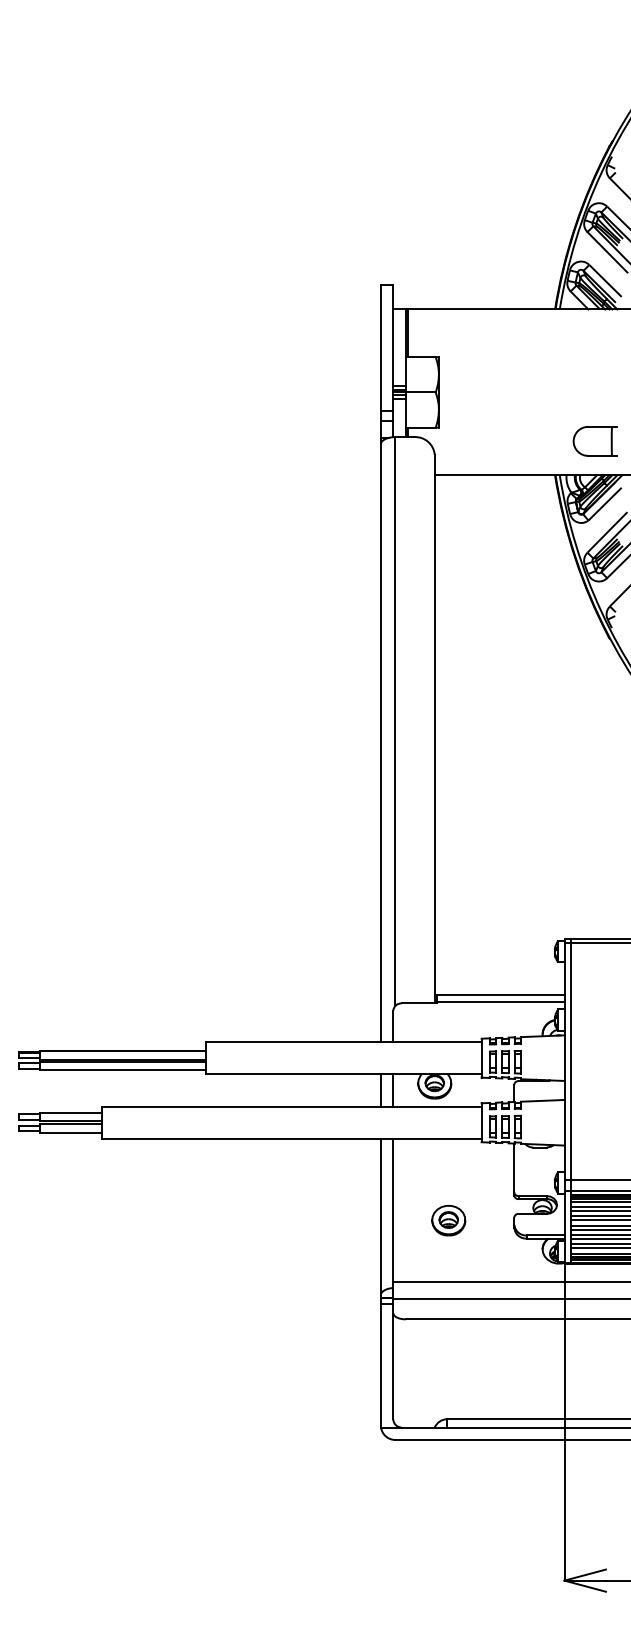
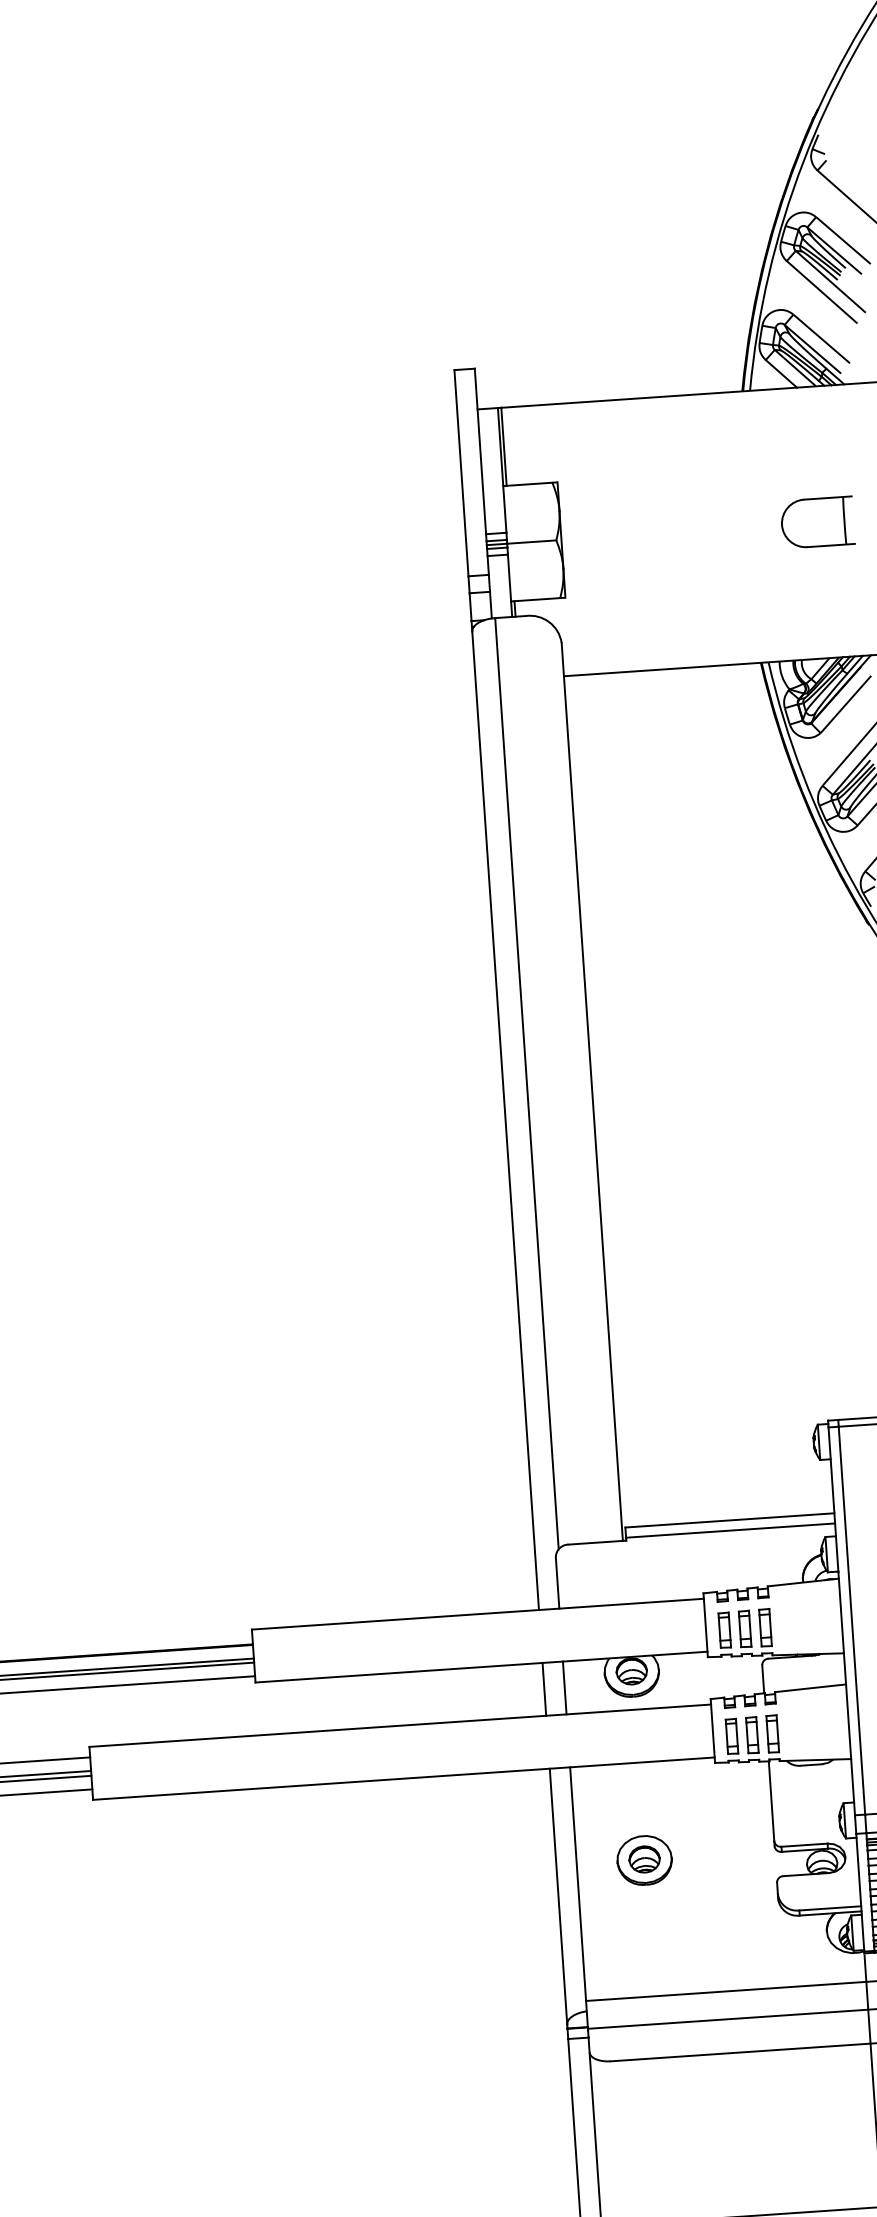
part: (594, 441) -> (816, 522), moved
part: (448, 1220) -> (644, 1860), moved

